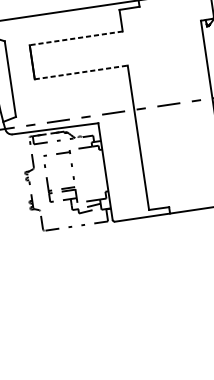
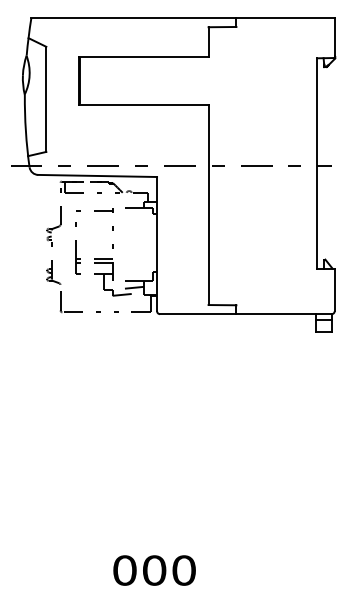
line: (76, 38) -> (144, 57), dashed -> solid
line: (81, 72) -> (144, 104), dashed -> solid

